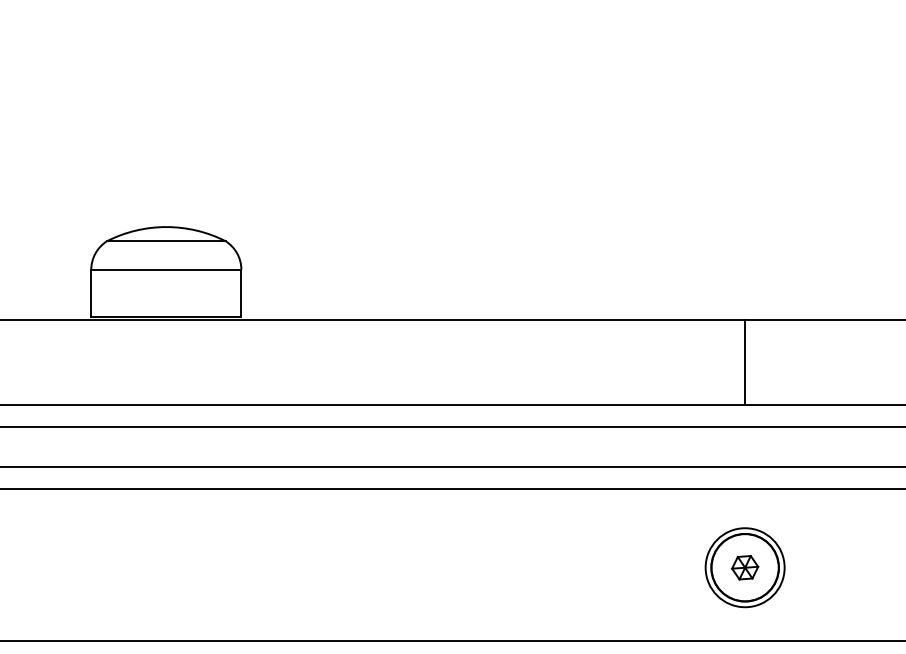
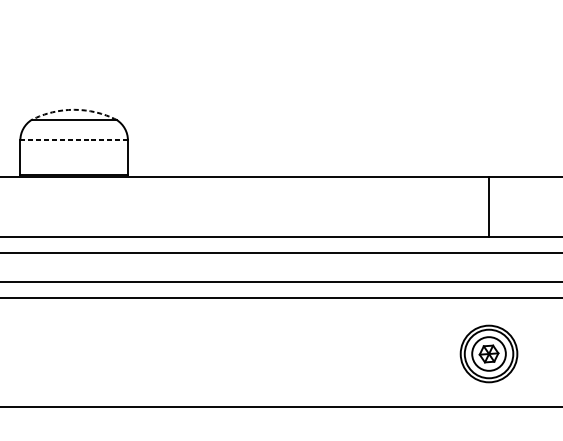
arc: (166, 227) -> (74, 110), solid -> dashed
line: (165, 269) -> (73, 140), solid -> dashed
circle: (744, 567) -> (488, 353), size x0.7

